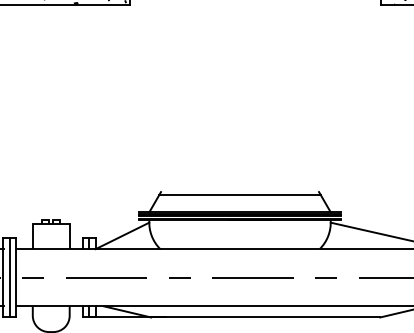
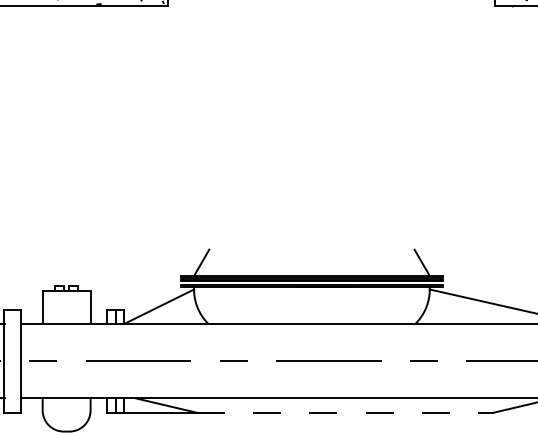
line: (239, 195) -> (311, 254), removed
line: (9, 277) -> (12, 360), removed
line: (265, 317) -> (345, 412), solid -> dashed

